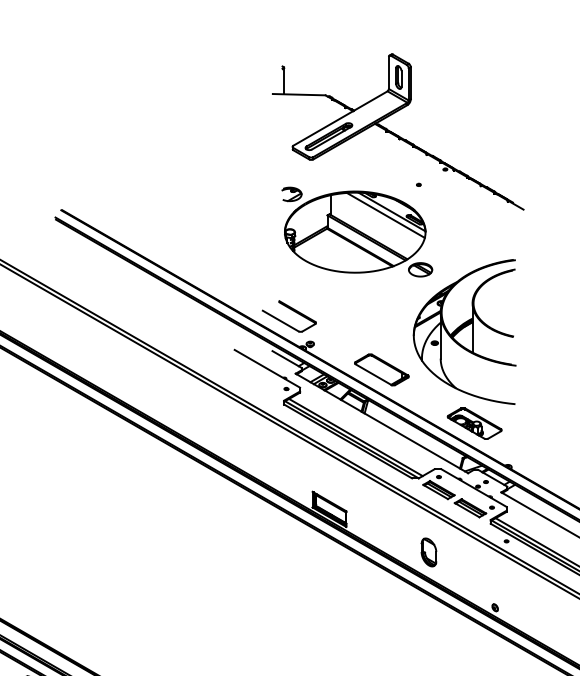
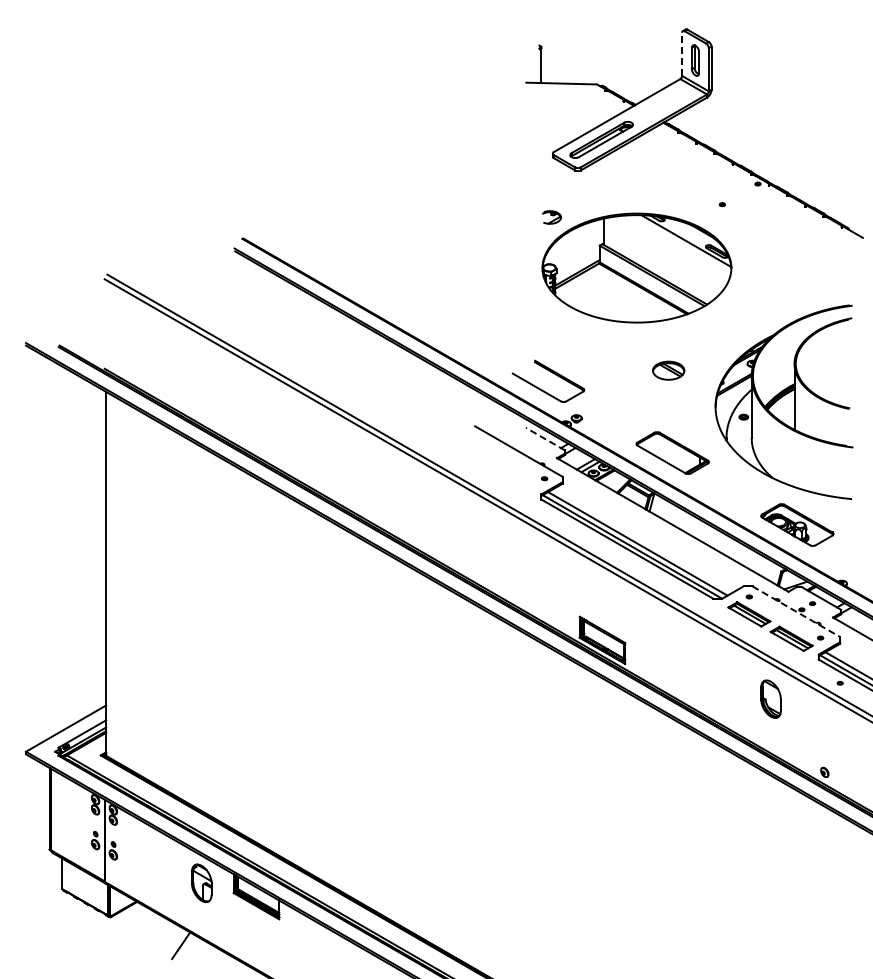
line: (389, 73) -> (682, 54), solid -> dashed
part: (291, 194) -> (551, 217), size x0.7
line: (385, 215) -> (677, 245), removed
part: (420, 269) -> (668, 370), moved
line: (287, 359) -> (545, 439), solid -> dashed
line: (474, 487) -> (796, 611), solid -> dashed
part: (428, 551) -> (770, 698), moved

